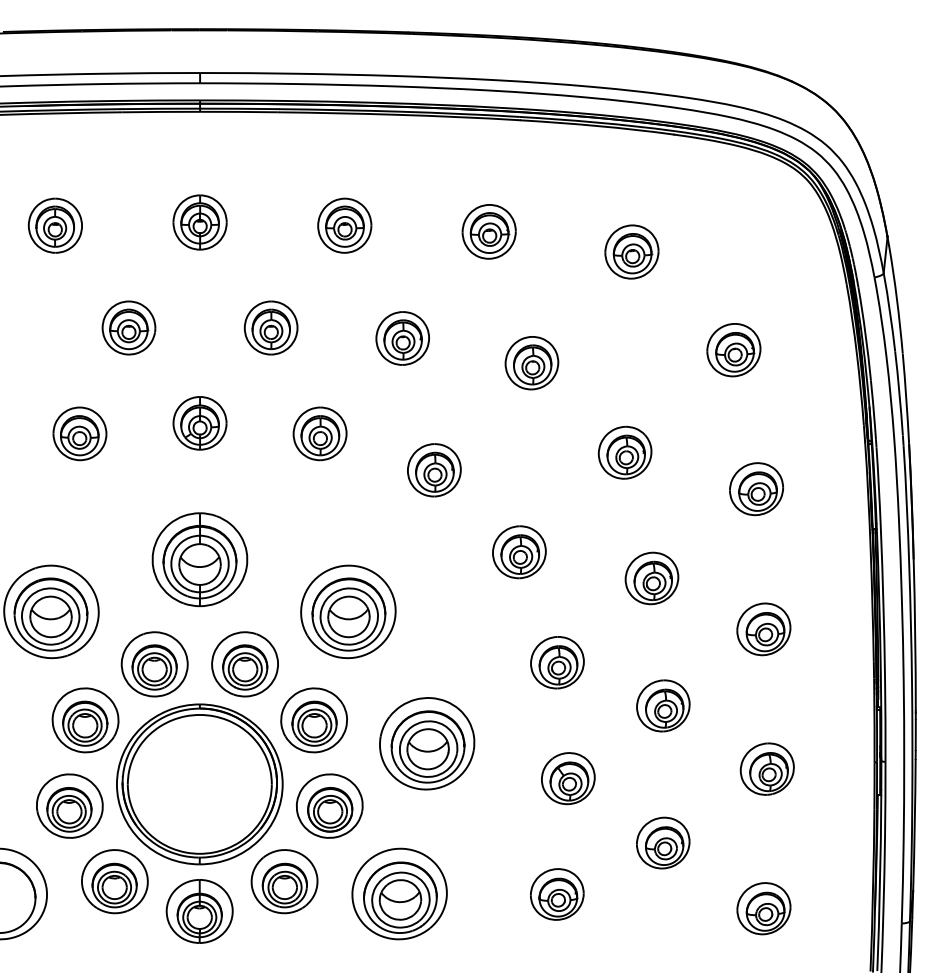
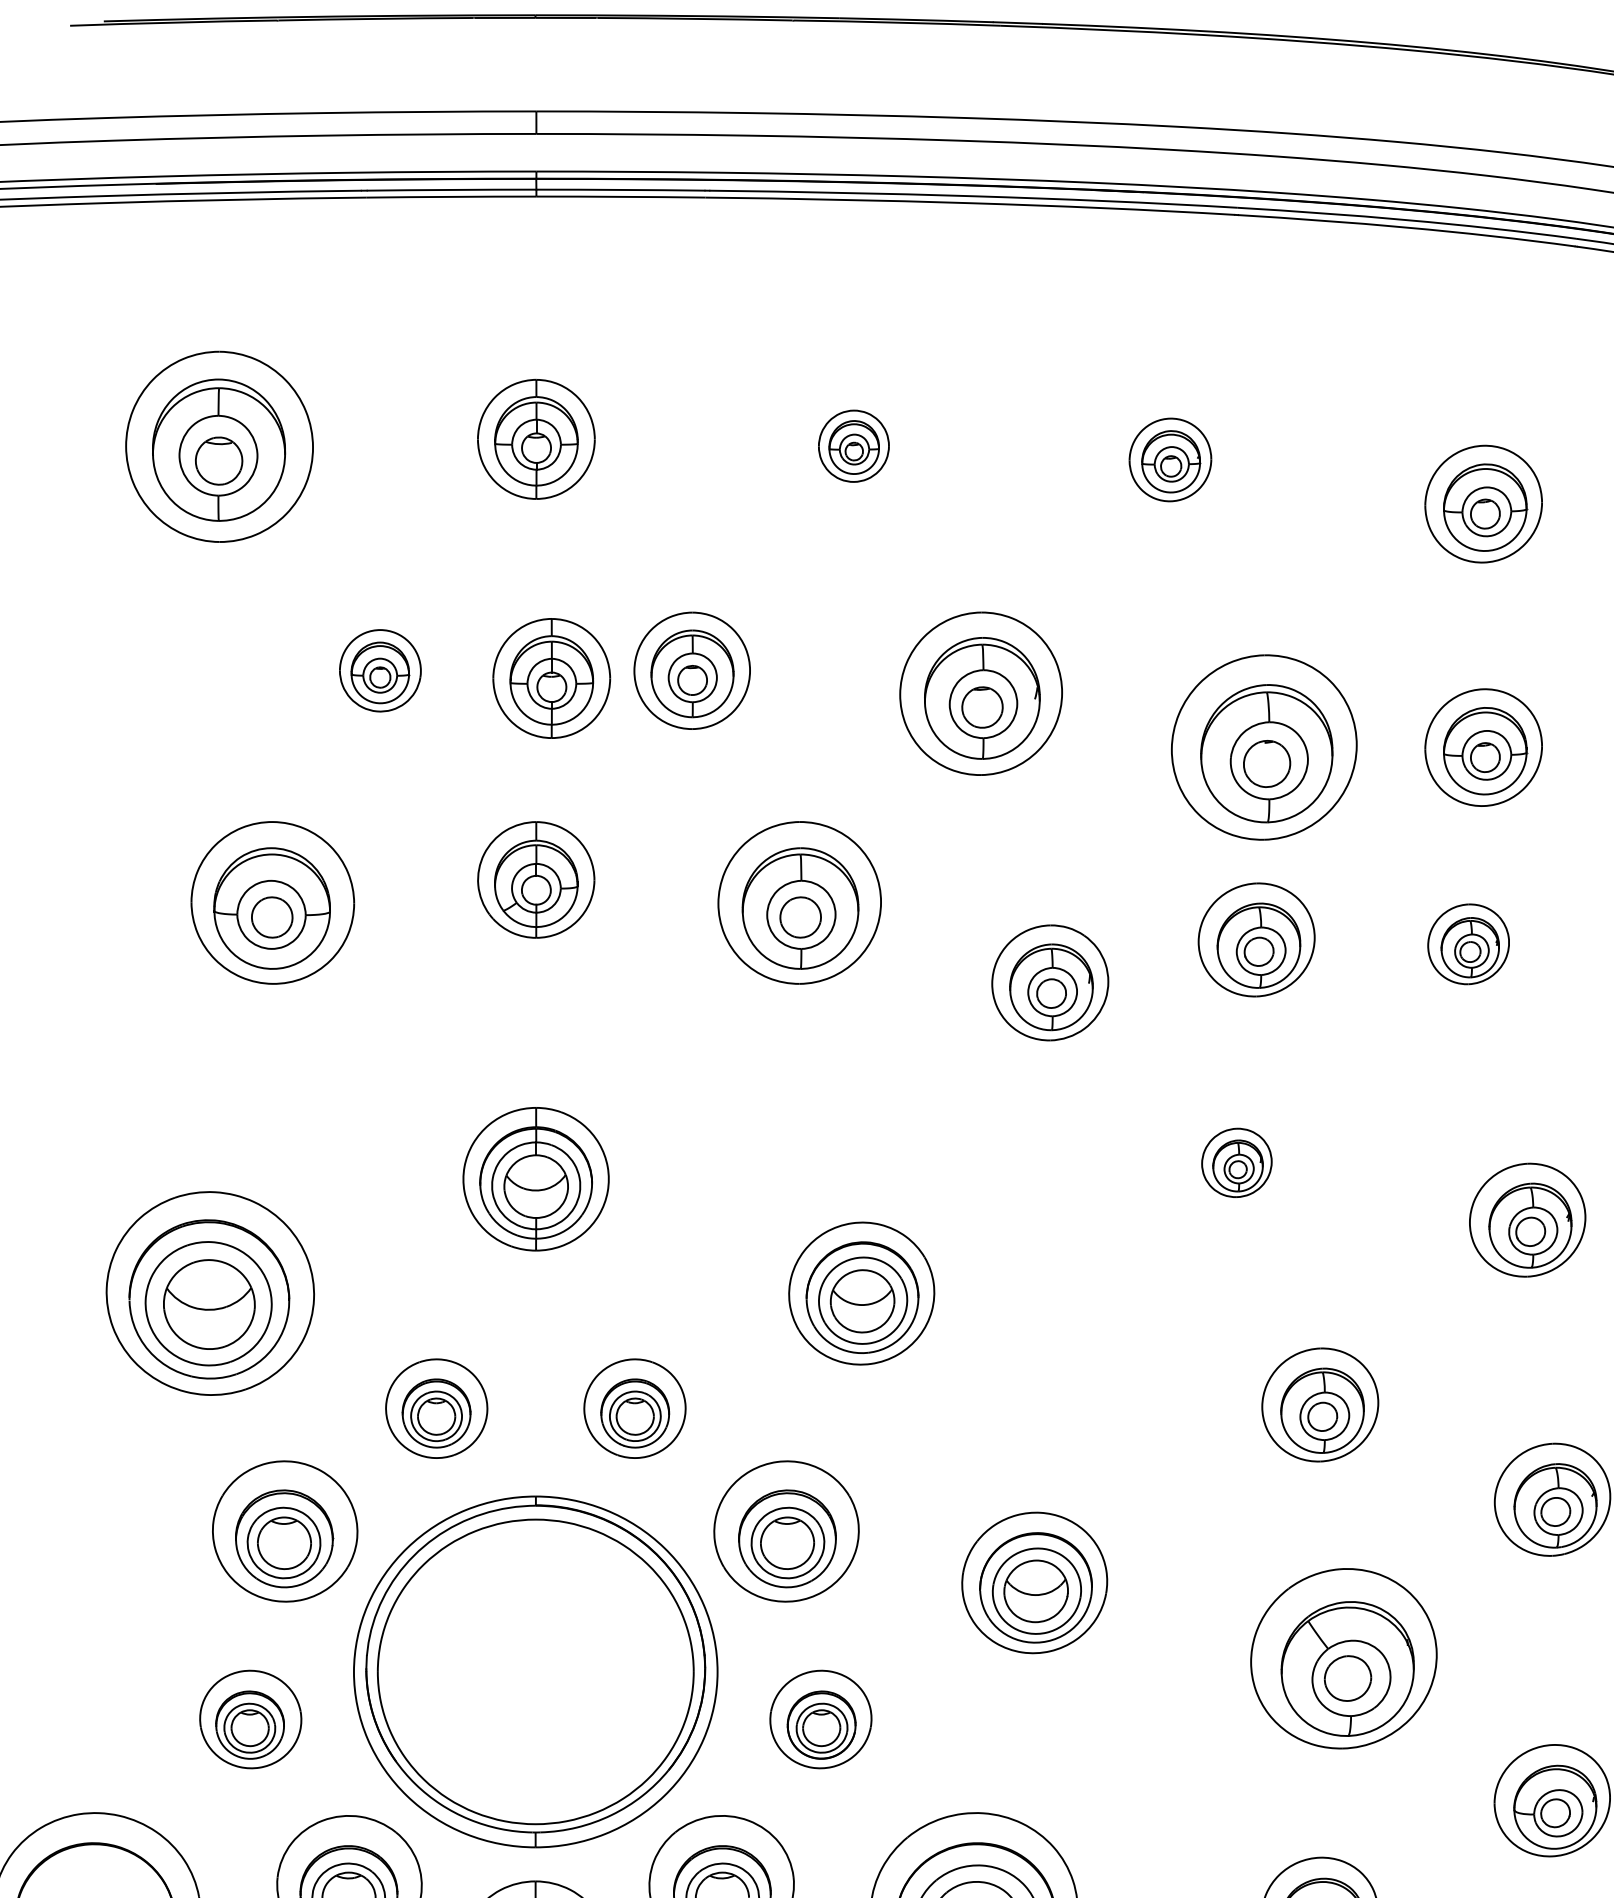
part: (54, 225) -> (216, 445), size x1.6
part: (344, 225) -> (853, 445), size x0.6
part: (488, 231) -> (1169, 459), size x0.7
part: (128, 327) -> (379, 669), size x0.7
part: (206, 331) -> (550, 678), added
part: (402, 338) -> (980, 693), size x1.4
part: (631, 362) -> (1482, 746), added
part: (531, 363) -> (1263, 748), size x1.6
part: (79, 433) -> (271, 902), size x1.4
part: (319, 433) -> (798, 902), size x1.4
part: (528, 450) -> (1256, 939), added
part: (624, 452) -> (1467, 943), size x0.7
part: (519, 552) -> (1237, 1163), size x0.6
part: (199, 559) -> (535, 1178), size x0.7
part: (348, 611) -> (861, 1292), size x0.7
part: (154, 664) -> (436, 1408), size x0.7
part: (244, 664) -> (633, 1408), size x0.7
part: (427, 743) -> (1035, 1582), size x0.7
part: (568, 778) -> (1344, 1658), size x1.6
part: (69, 805) -> (249, 1718), size x0.7
part: (329, 805) -> (820, 1718), size x0.7

